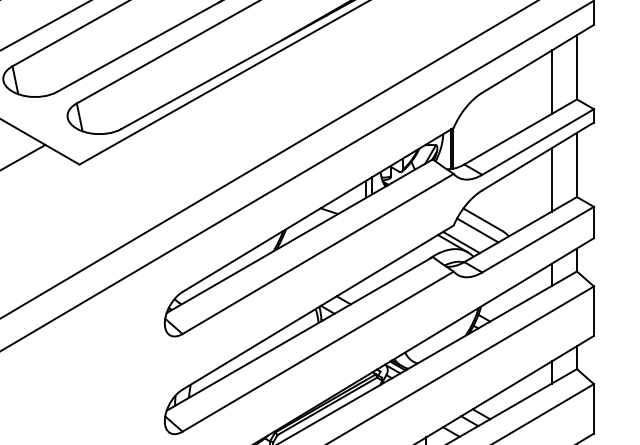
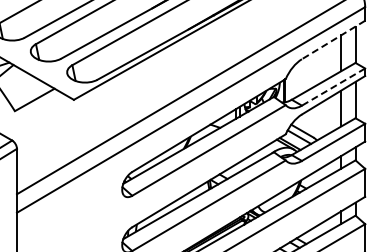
line: (537, 59) -> (333, 40), solid -> dashed
line: (537, 142) -> (333, 87), solid -> dashed

